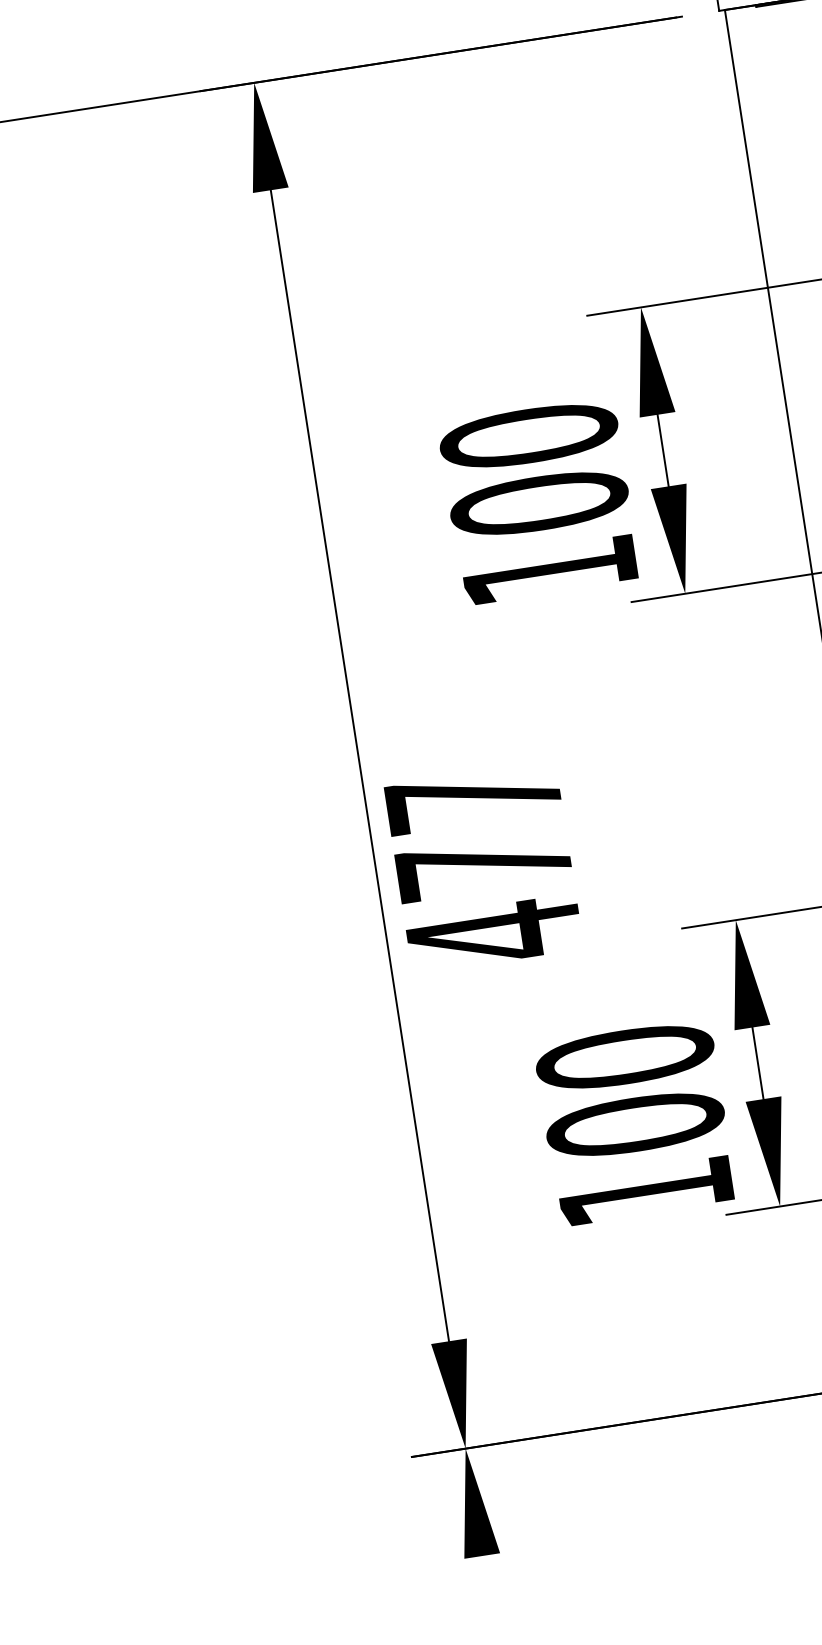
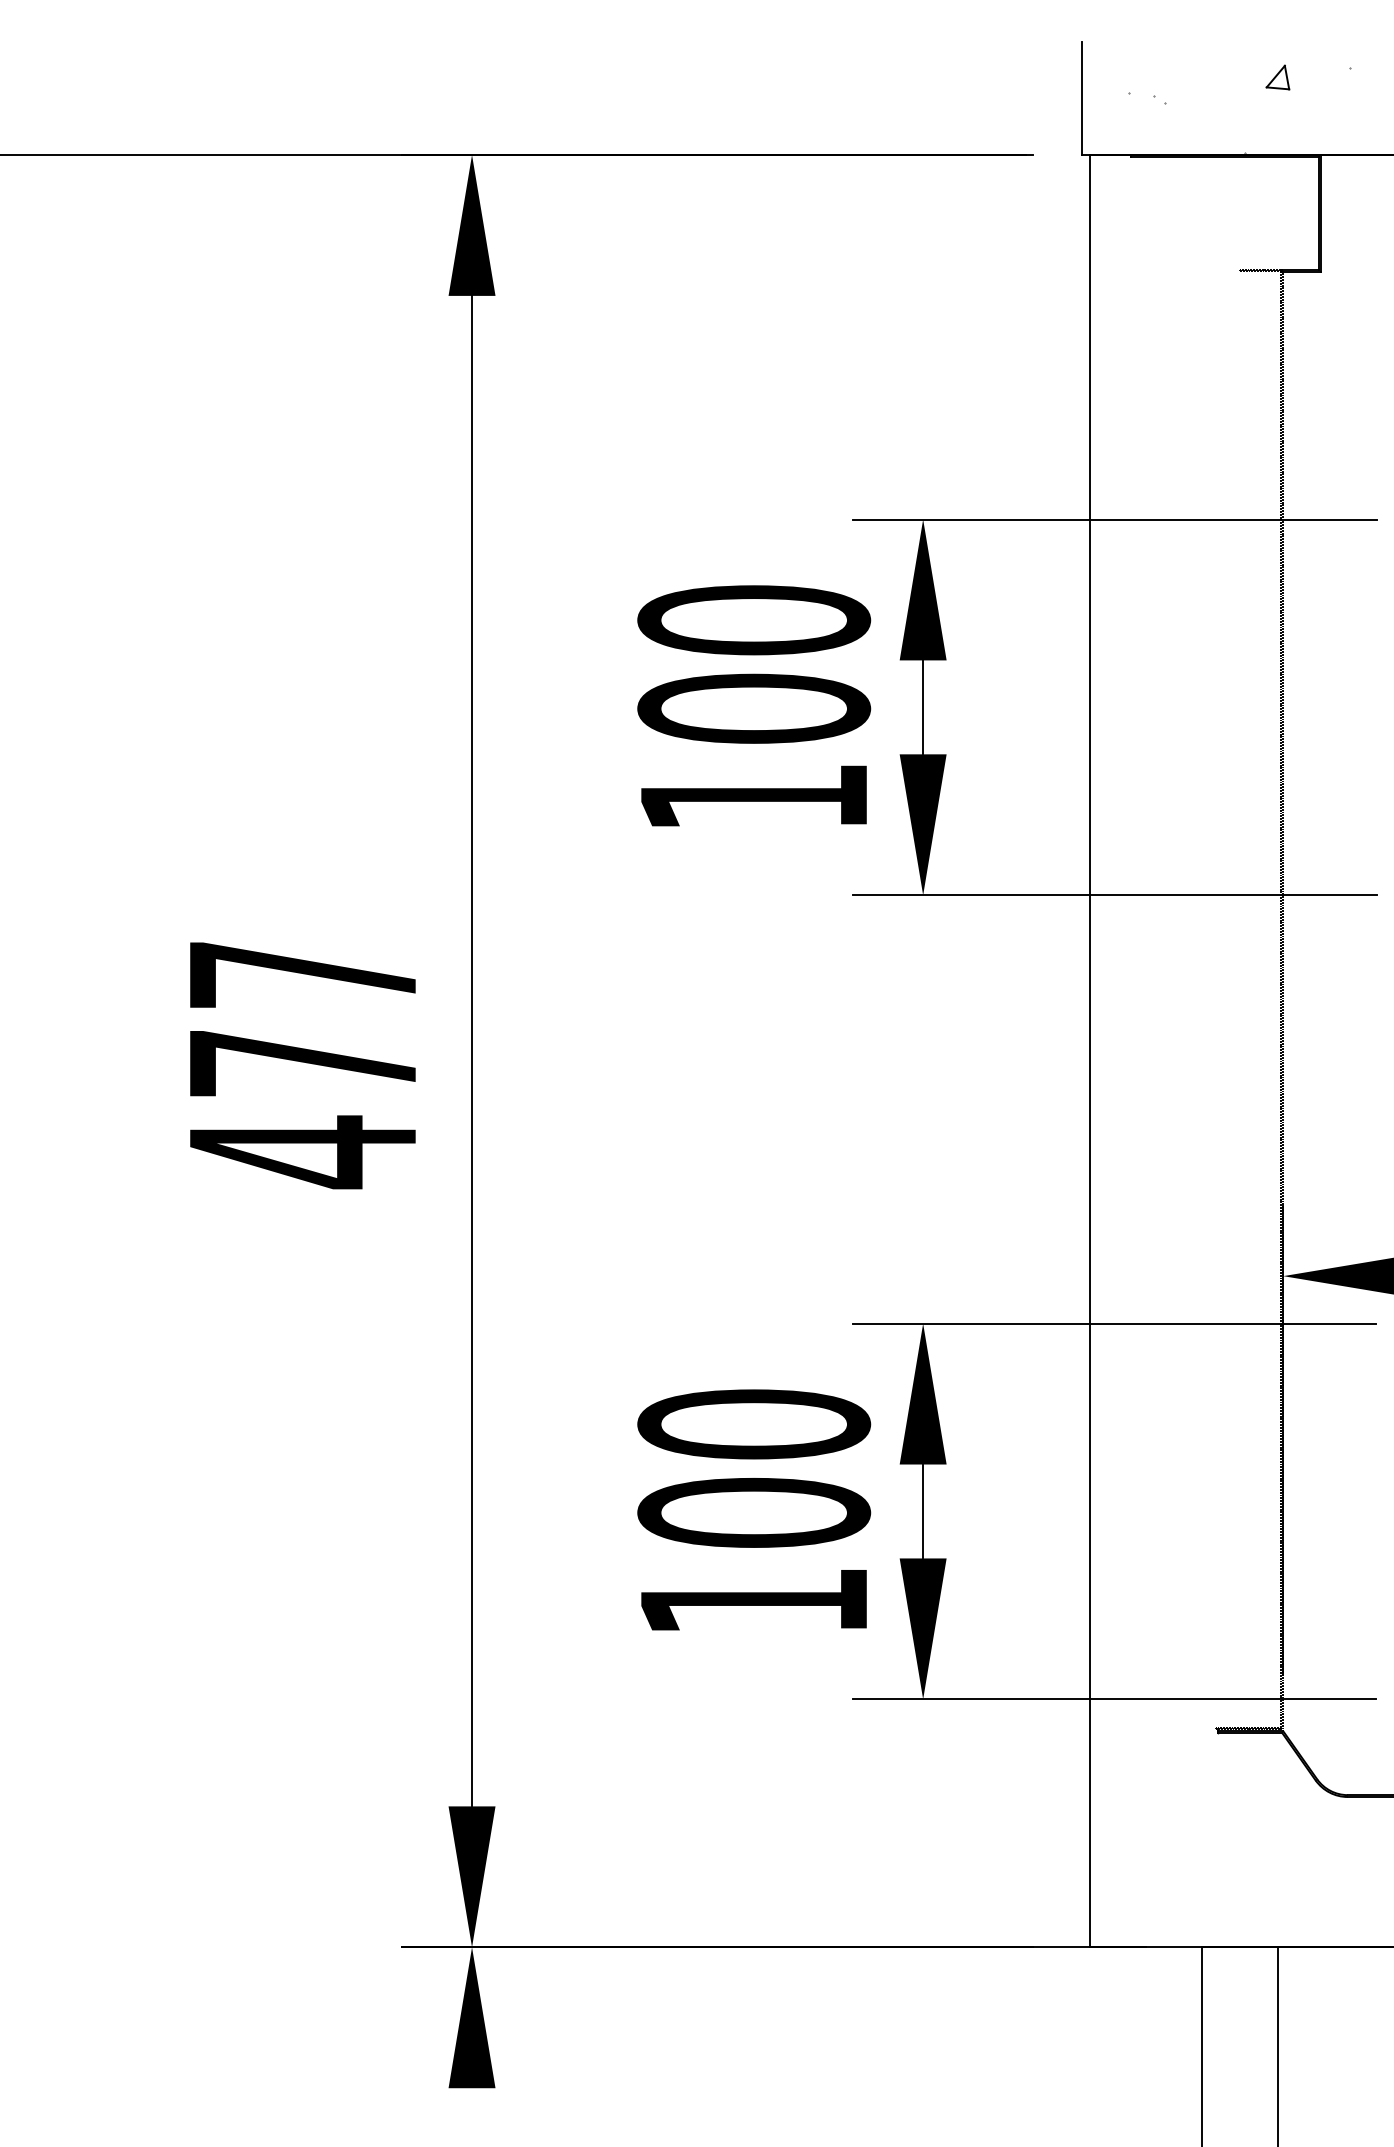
text: (539, 501) -> (754, 705), moved
text: (483, 867) -> (302, 1065), moved
text: (635, 1122) -> (754, 1509), moved

